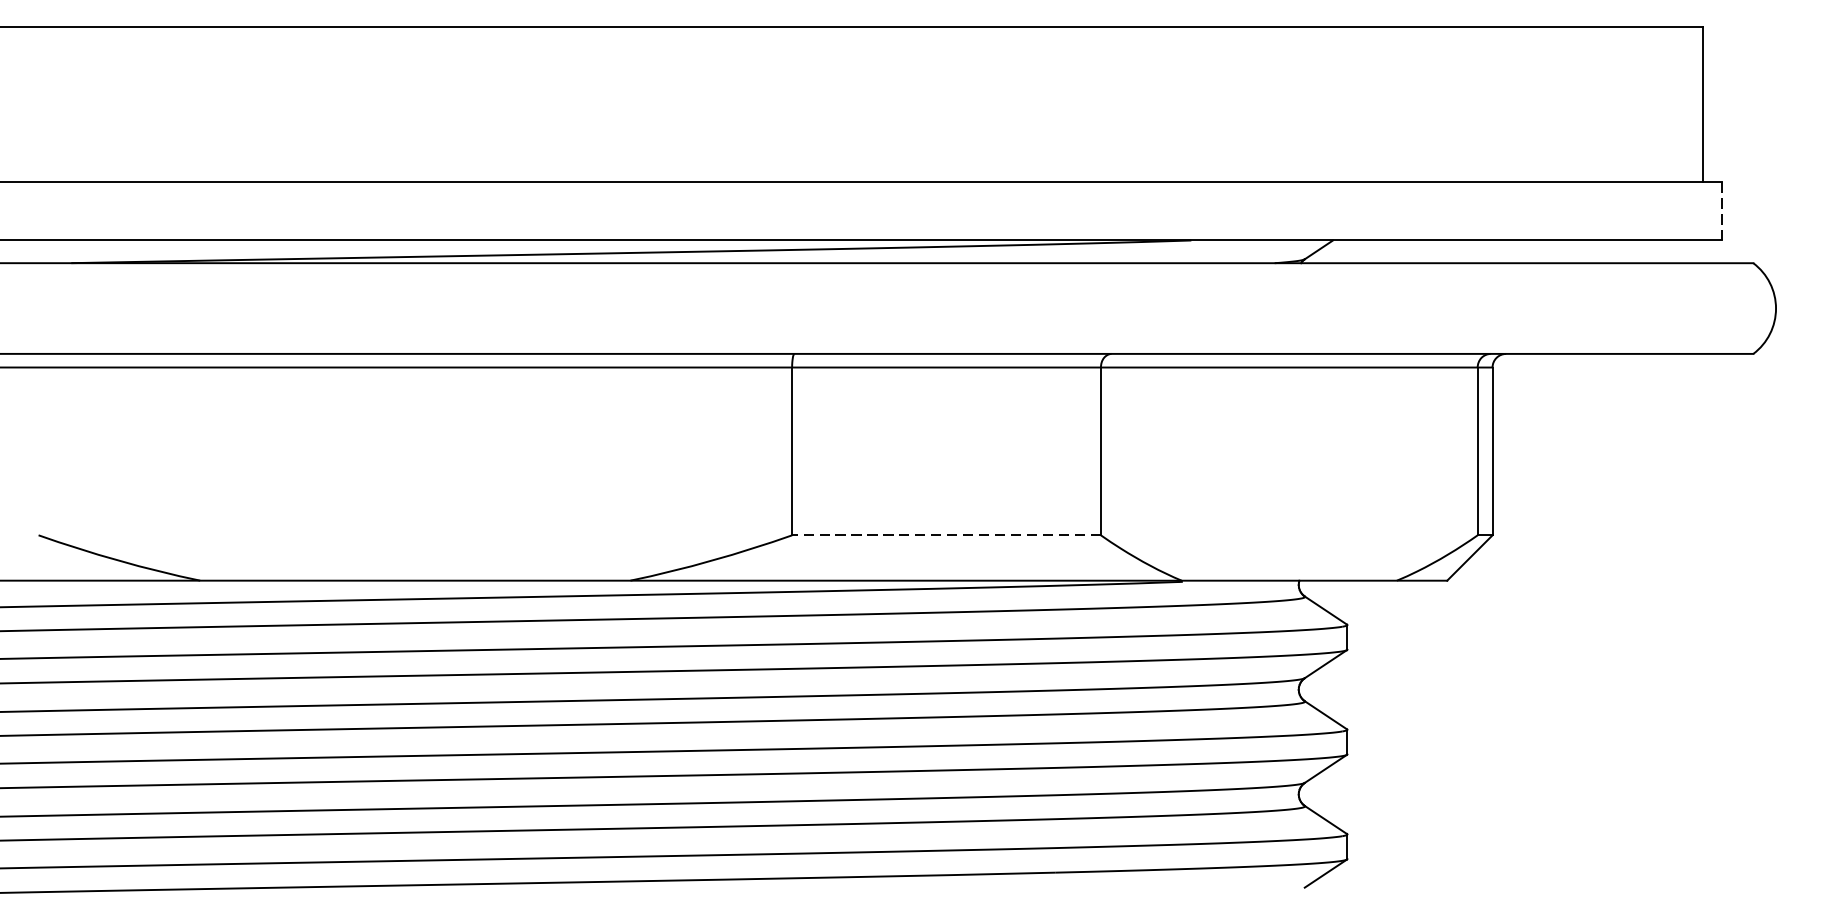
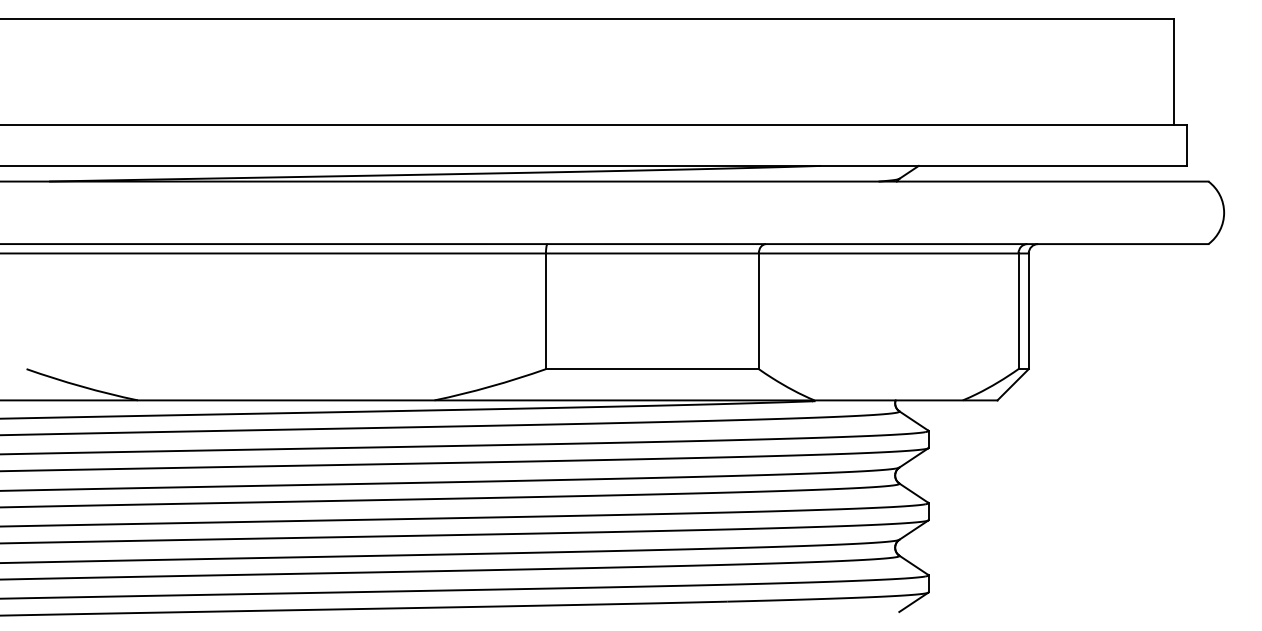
line: (1721, 210) -> (1186, 145), dashed -> solid
line: (945, 535) -> (651, 369), dashed -> solid

